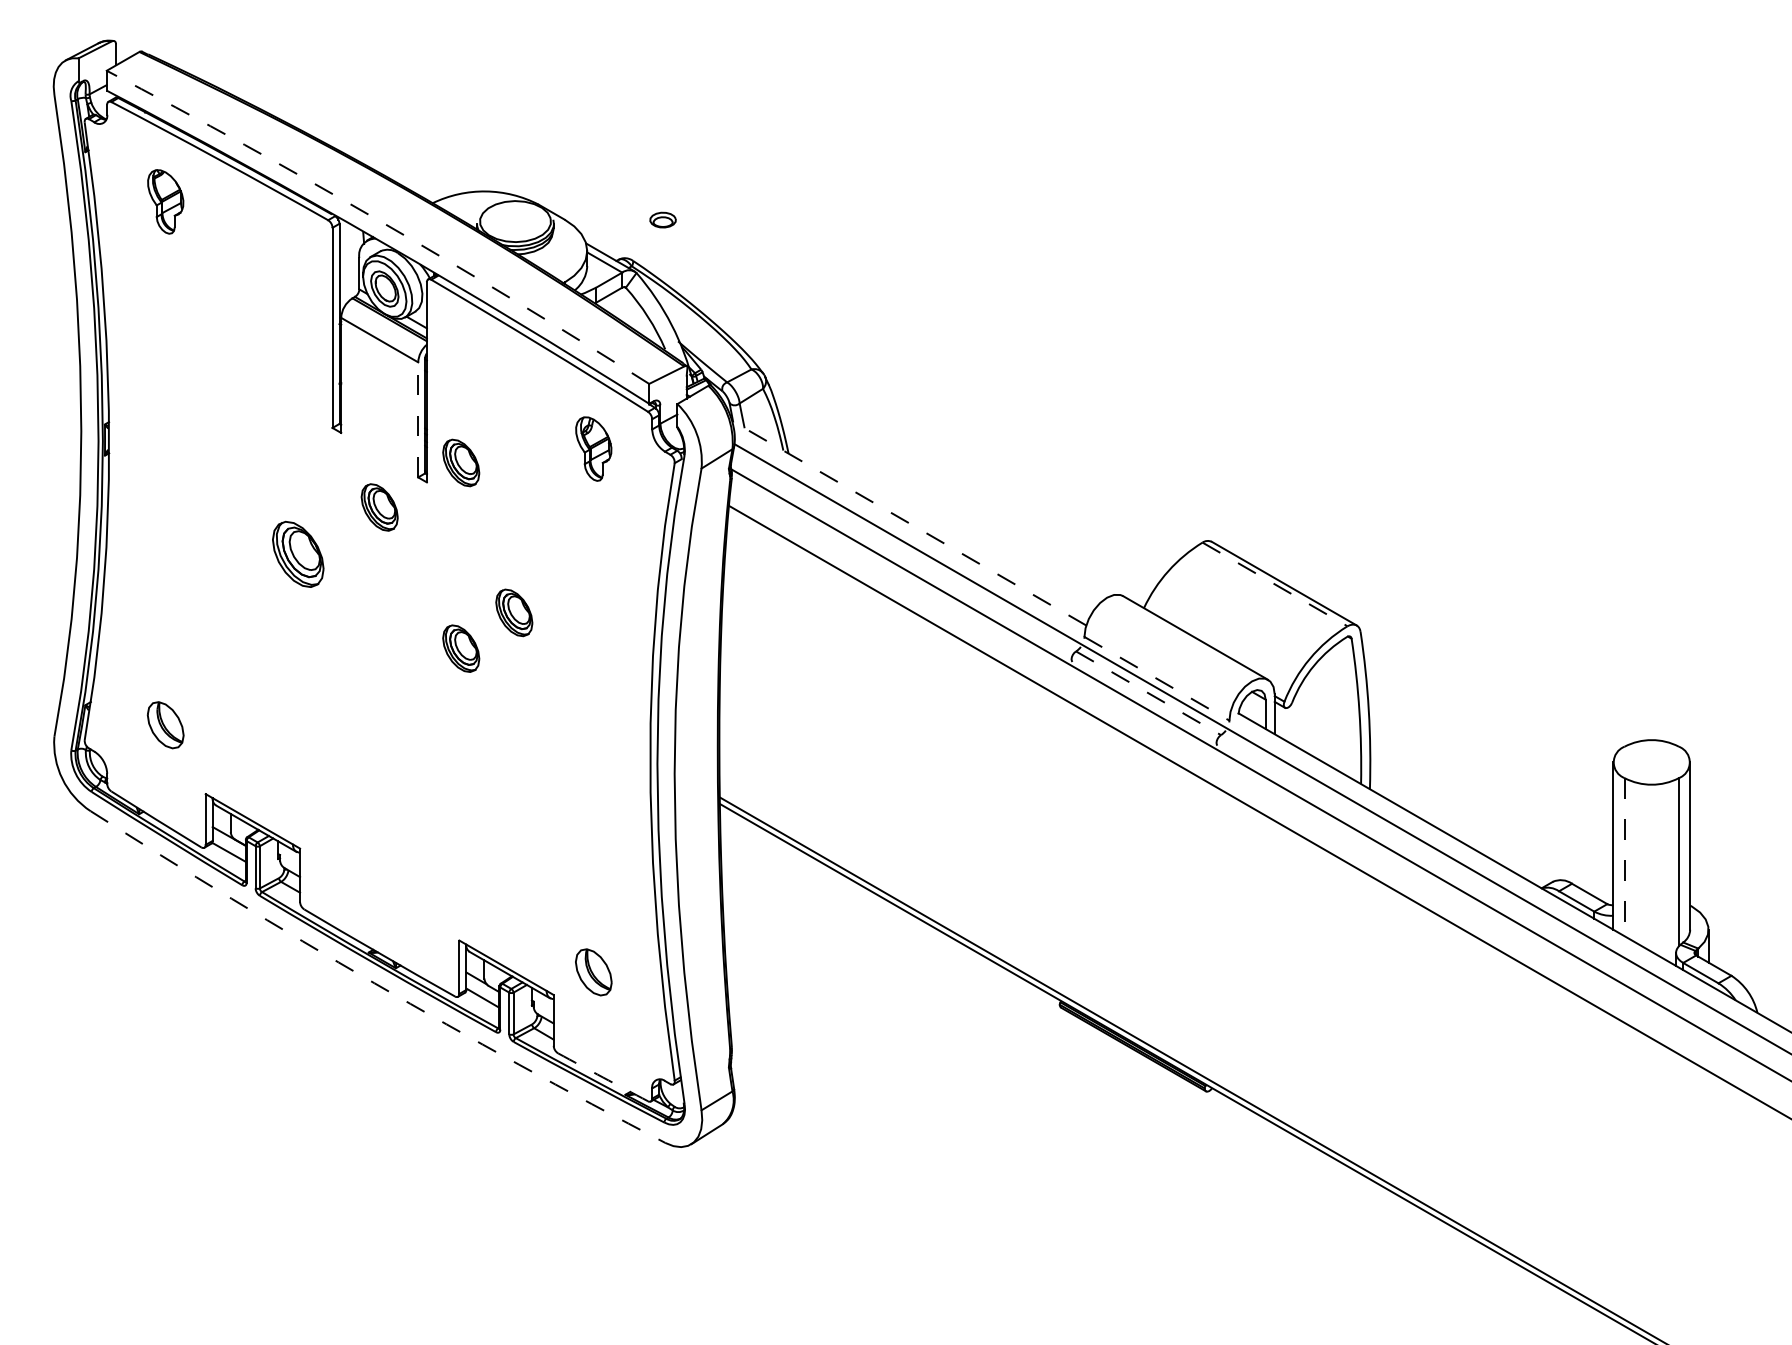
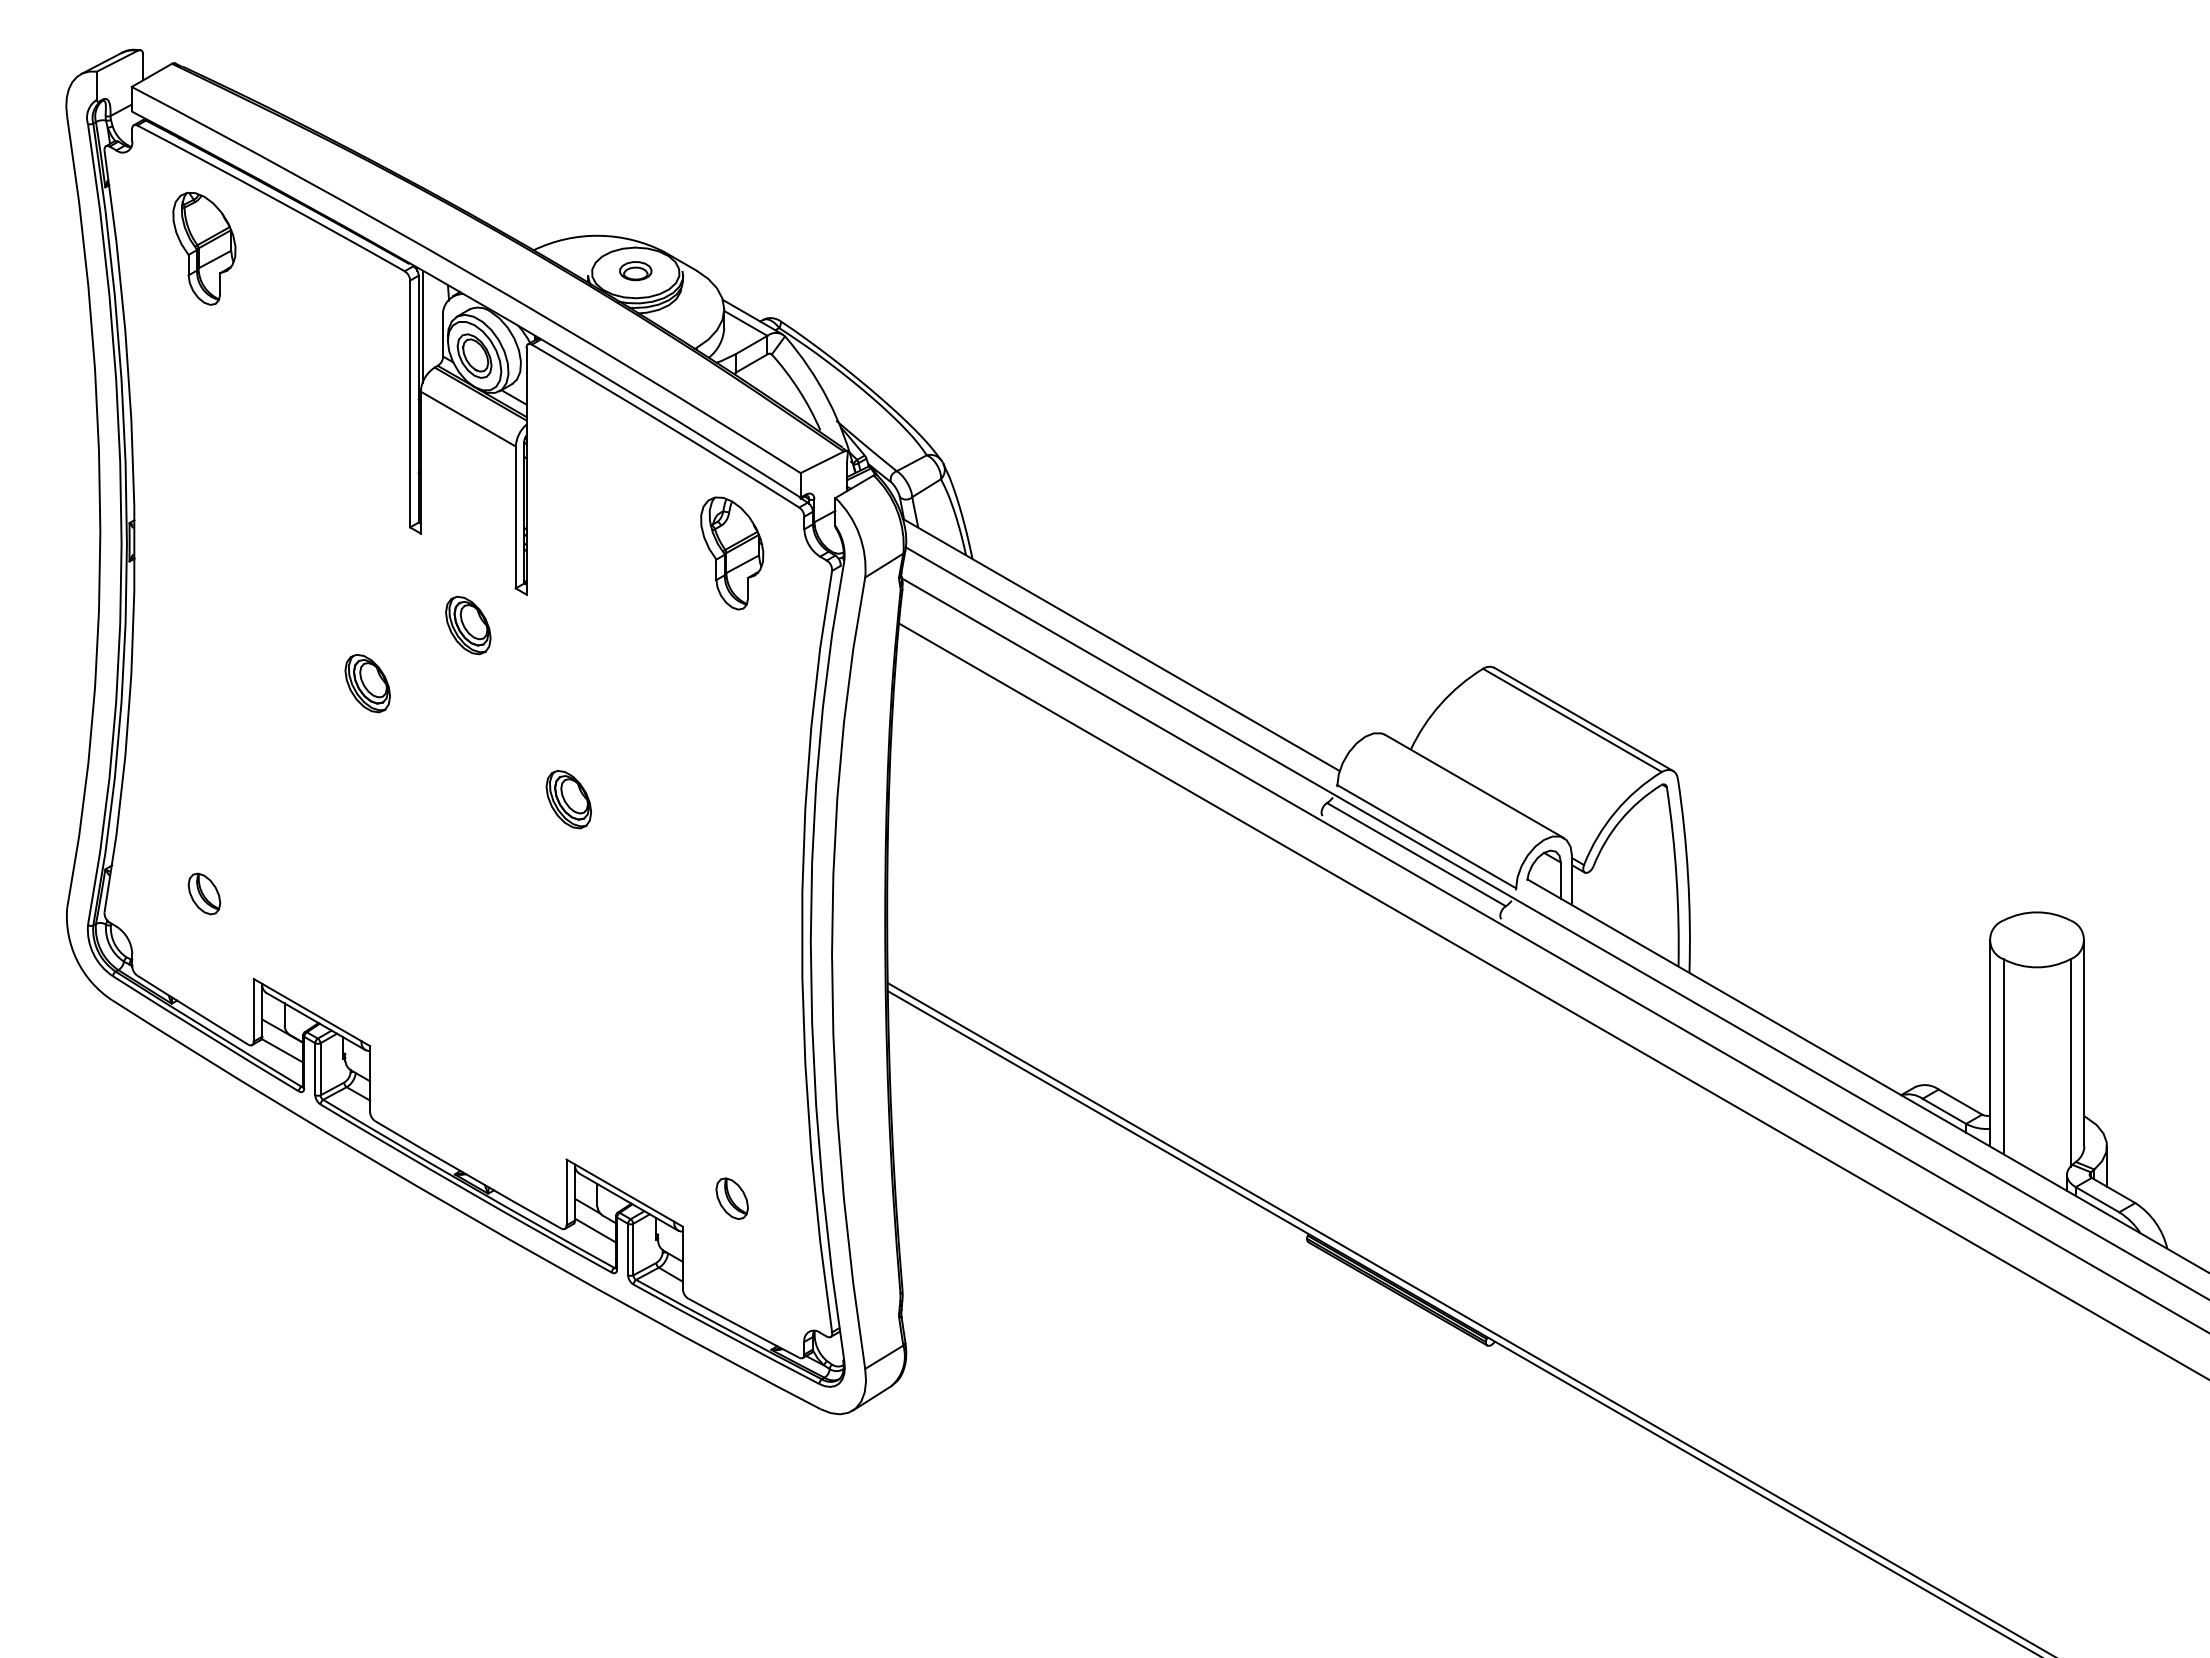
part: (165, 201) -> (204, 248), size x1.43
part: (662, 220) -> (635, 271), moved
arc: (381, 222) -> (470, 273), dashed -> solid
line: (342, 265) -> (422, 326), added
line: (417, 419) -> (515, 517), dashed -> solid
part: (593, 449) -> (732, 553), size x1.43
part: (460, 462) -> (568, 570), removed
line: (908, 522) -> (1120, 644), dashed -> solid
part: (297, 554) -> (367, 683), size x0.71
line: (1275, 584) -> (1572, 720), dashed -> solid
part: (514, 612) -> (634, 755), removed
line: (1157, 678) -> (1427, 836), dashed -> solid
line: (1148, 693) -> (1416, 854), dashed -> solid
part: (165, 724) -> (204, 893), size x0.71
line: (1624, 856) -> (2003, 1056), dashed -> solid
part: (593, 972) -> (731, 1198), size x0.71
arc: (374, 983) -> (461, 1212), dashed -> solid
arc: (602, 1077) -> (743, 1328), dashed -> solid

